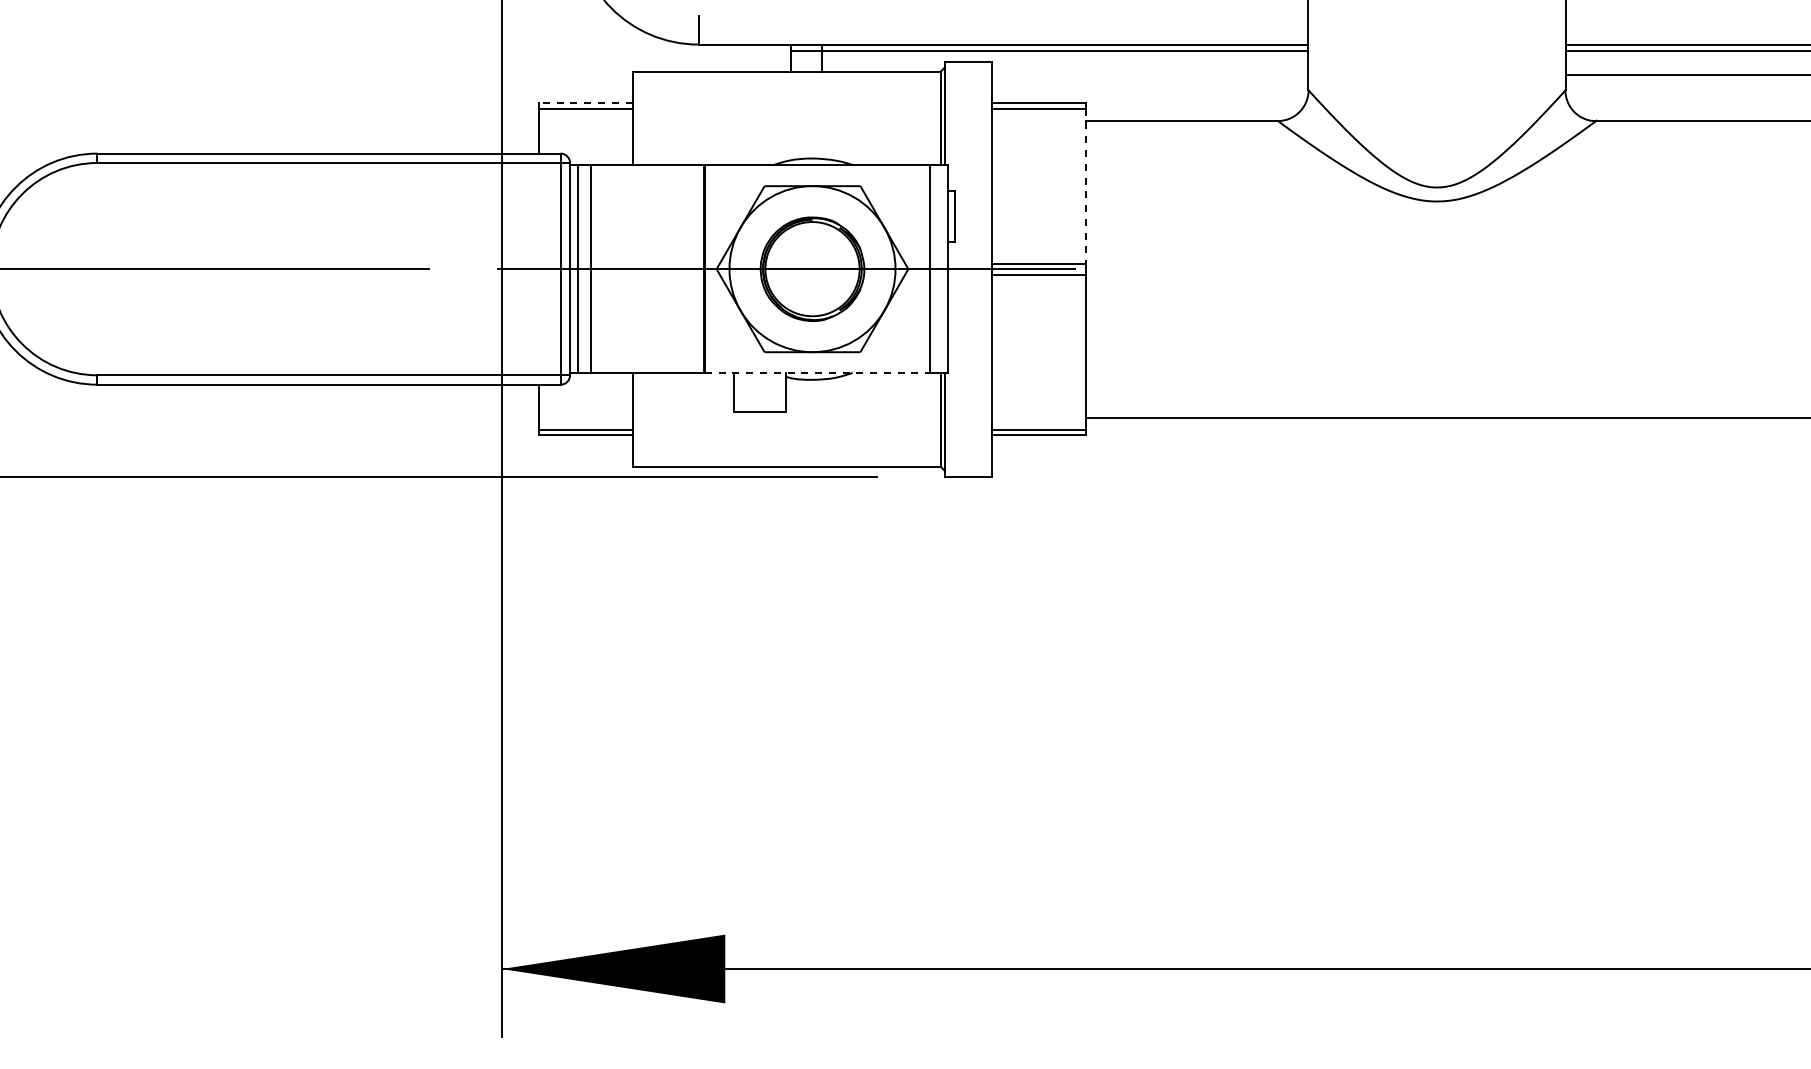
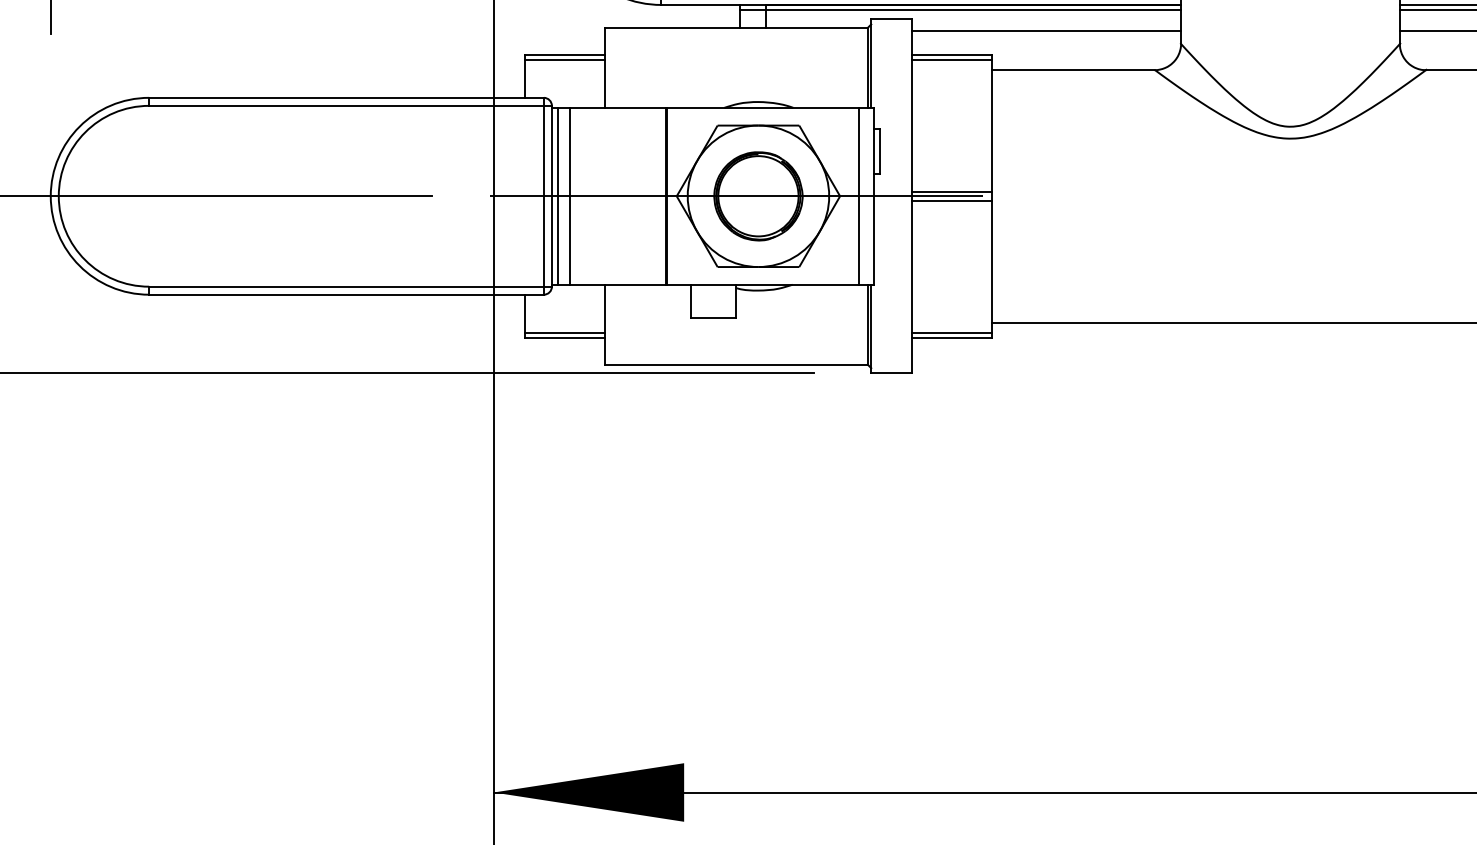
line: (1150, 75) -> (1046, 31), added
line: (585, 103) -> (565, 55), dashed -> solid
line: (1086, 186) -> (991, 125), dashed -> solid
line: (817, 372) -> (762, 284), dashed -> solid

